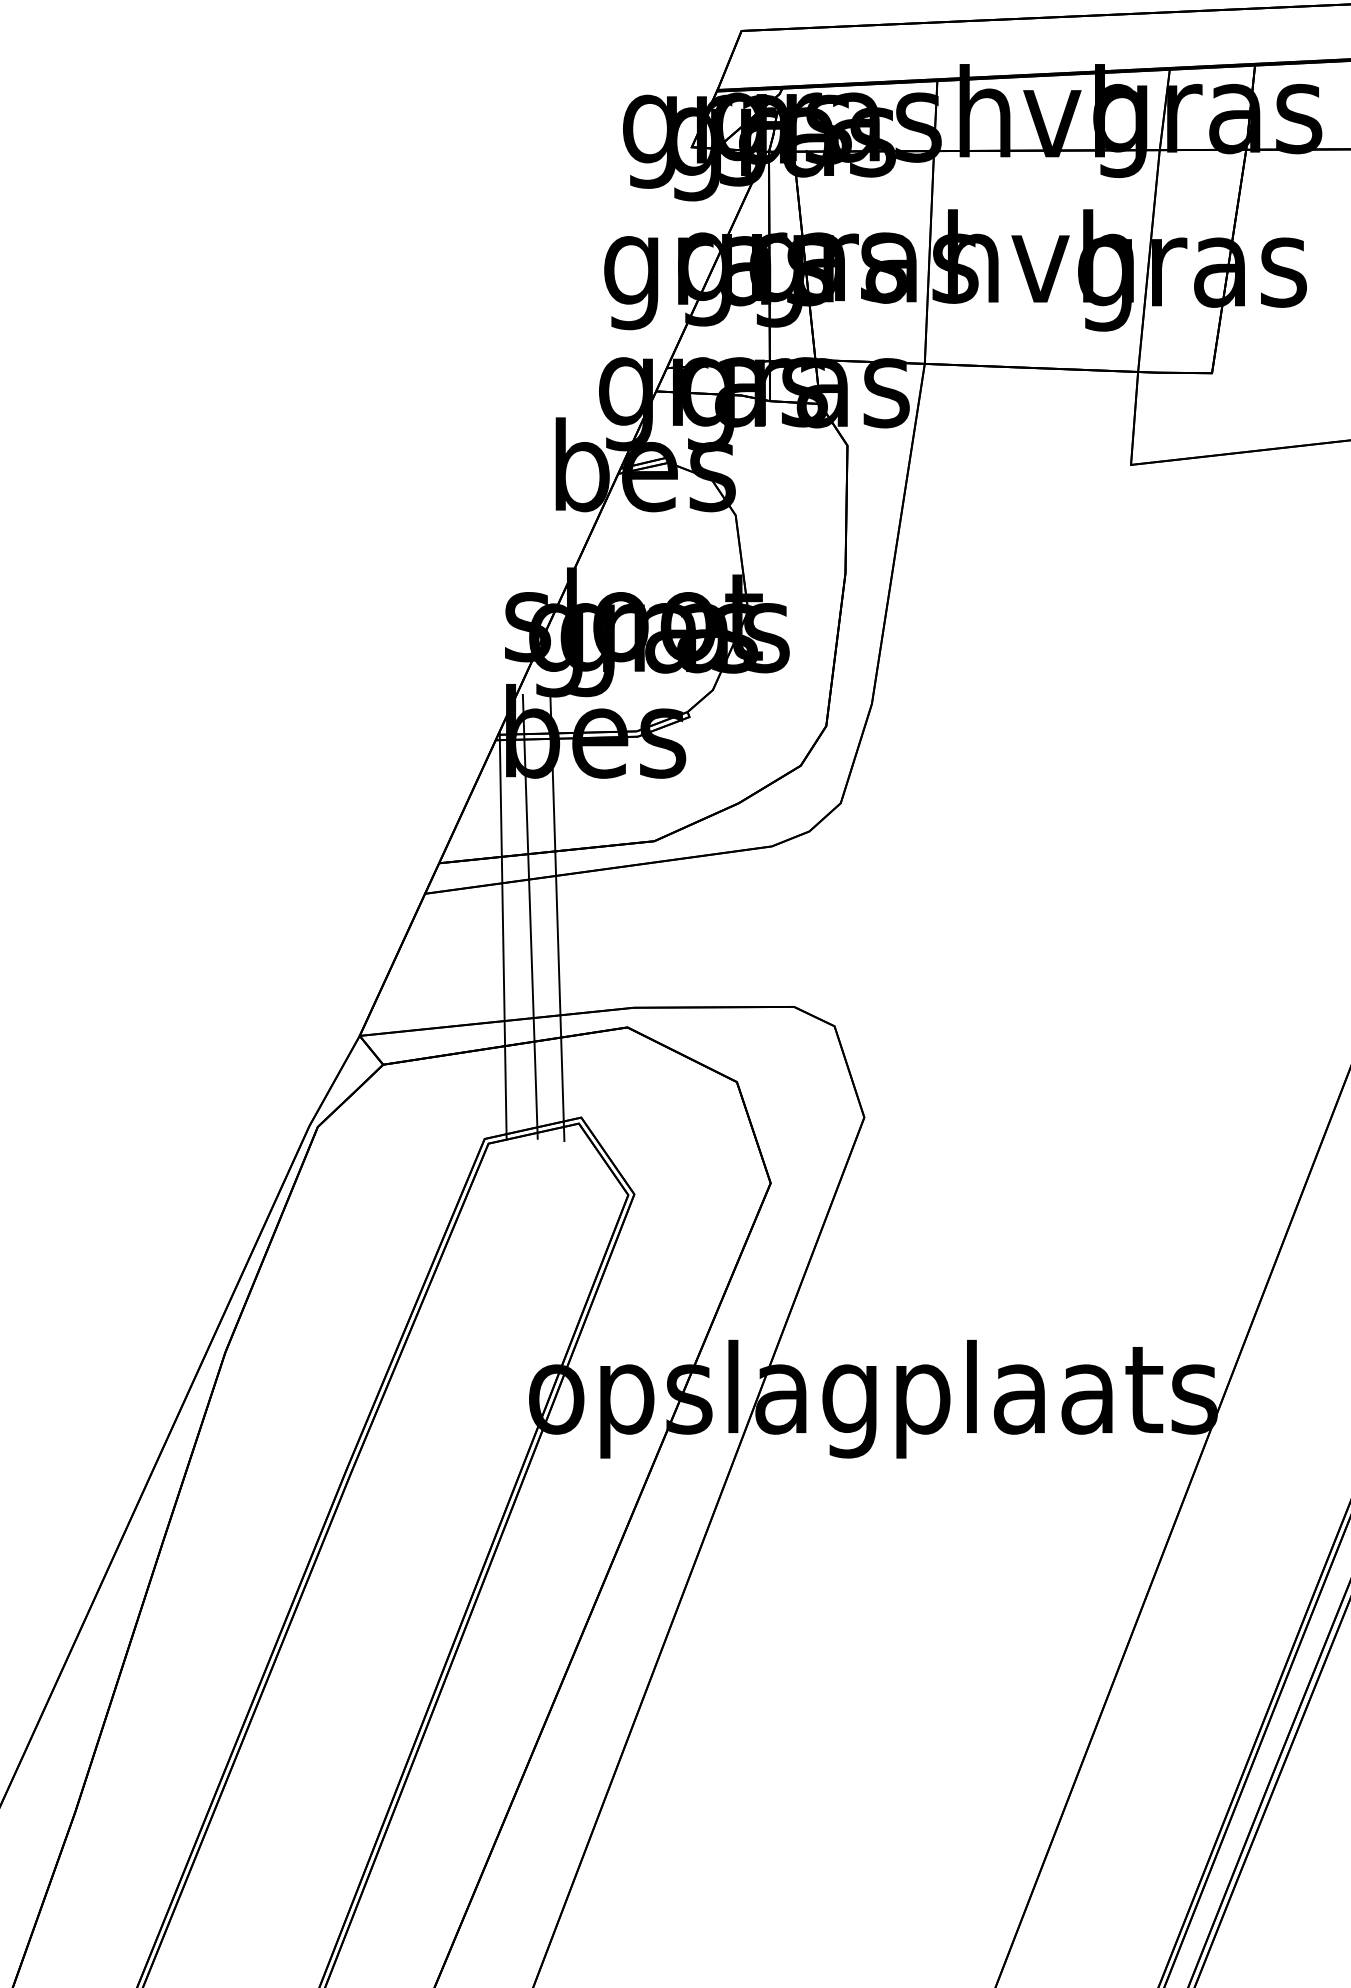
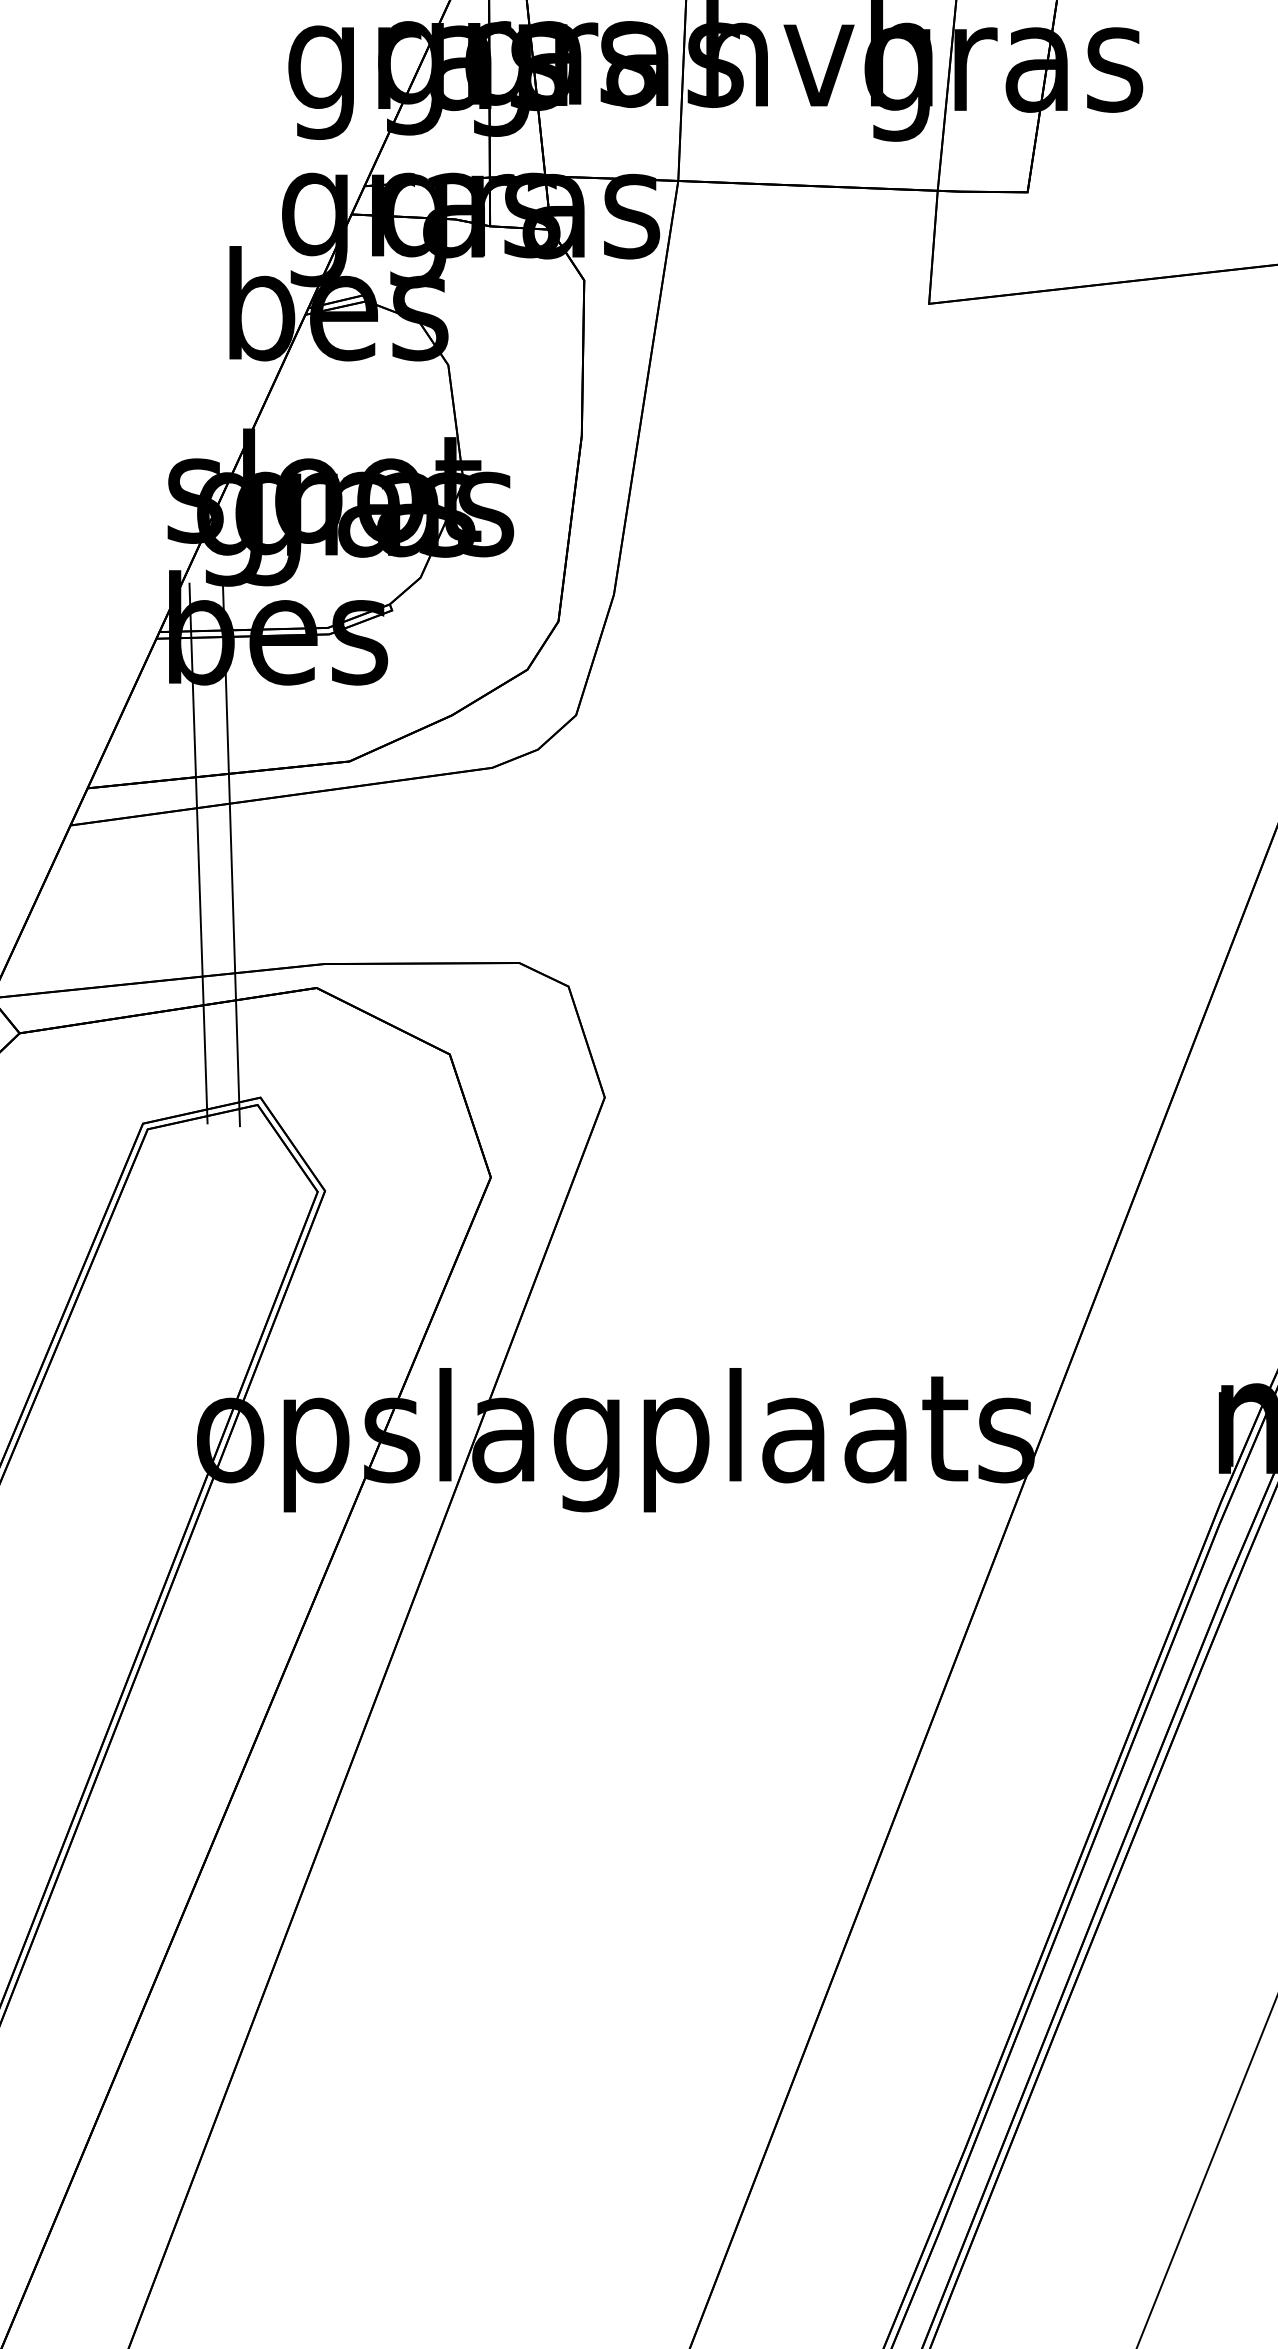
line: (502, 935) -> (164, 876), removed

